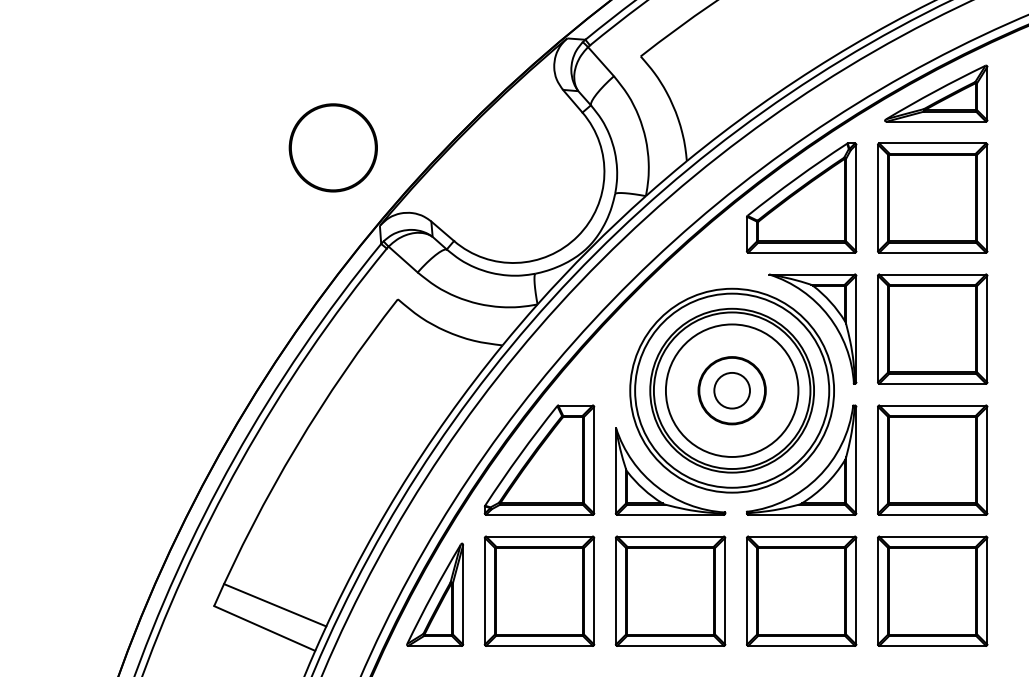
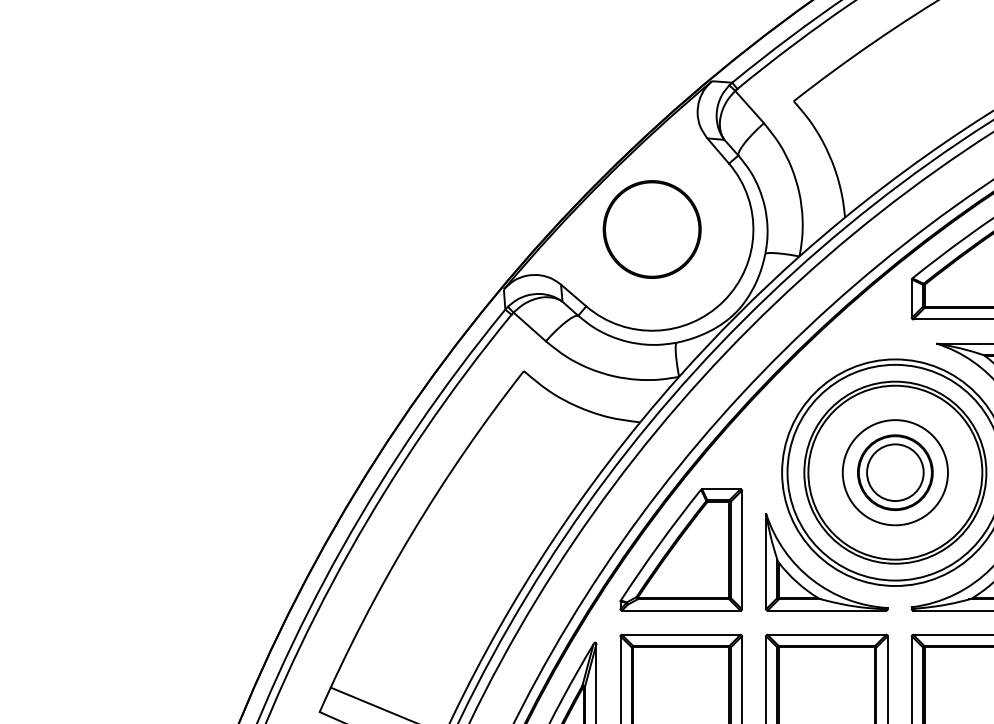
part: (332, 147) -> (651, 229), moved
circle: (731, 390) -> (894, 472), size x0.71
circle: (731, 390) -> (894, 472), size x1.43

